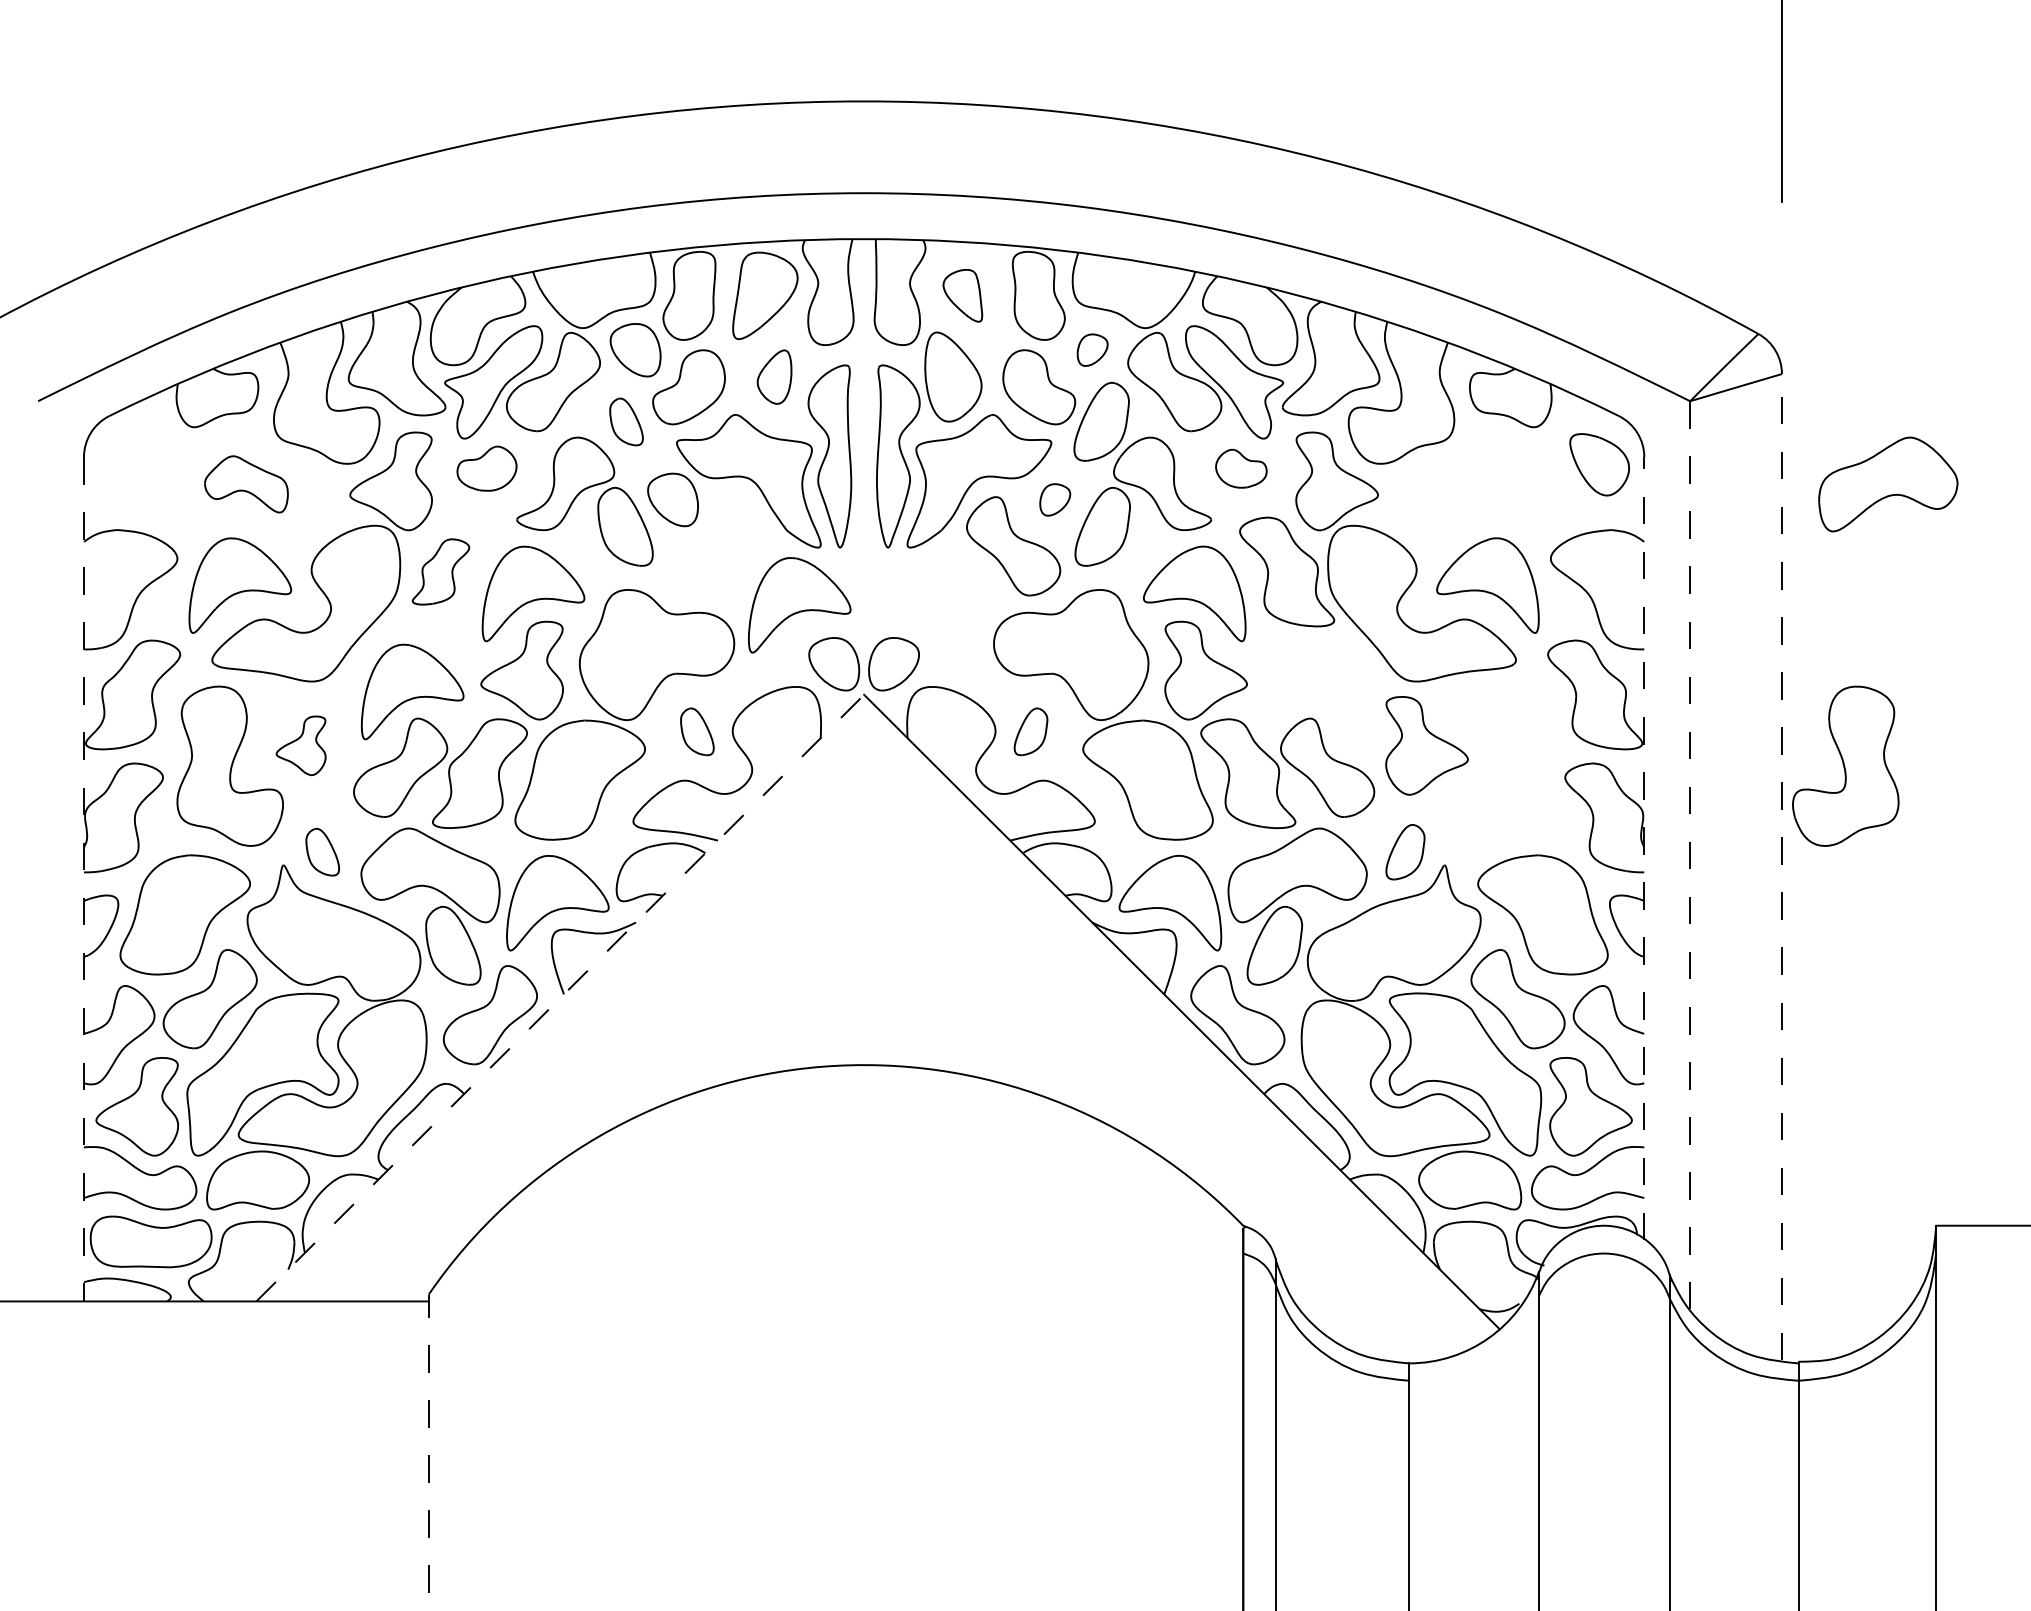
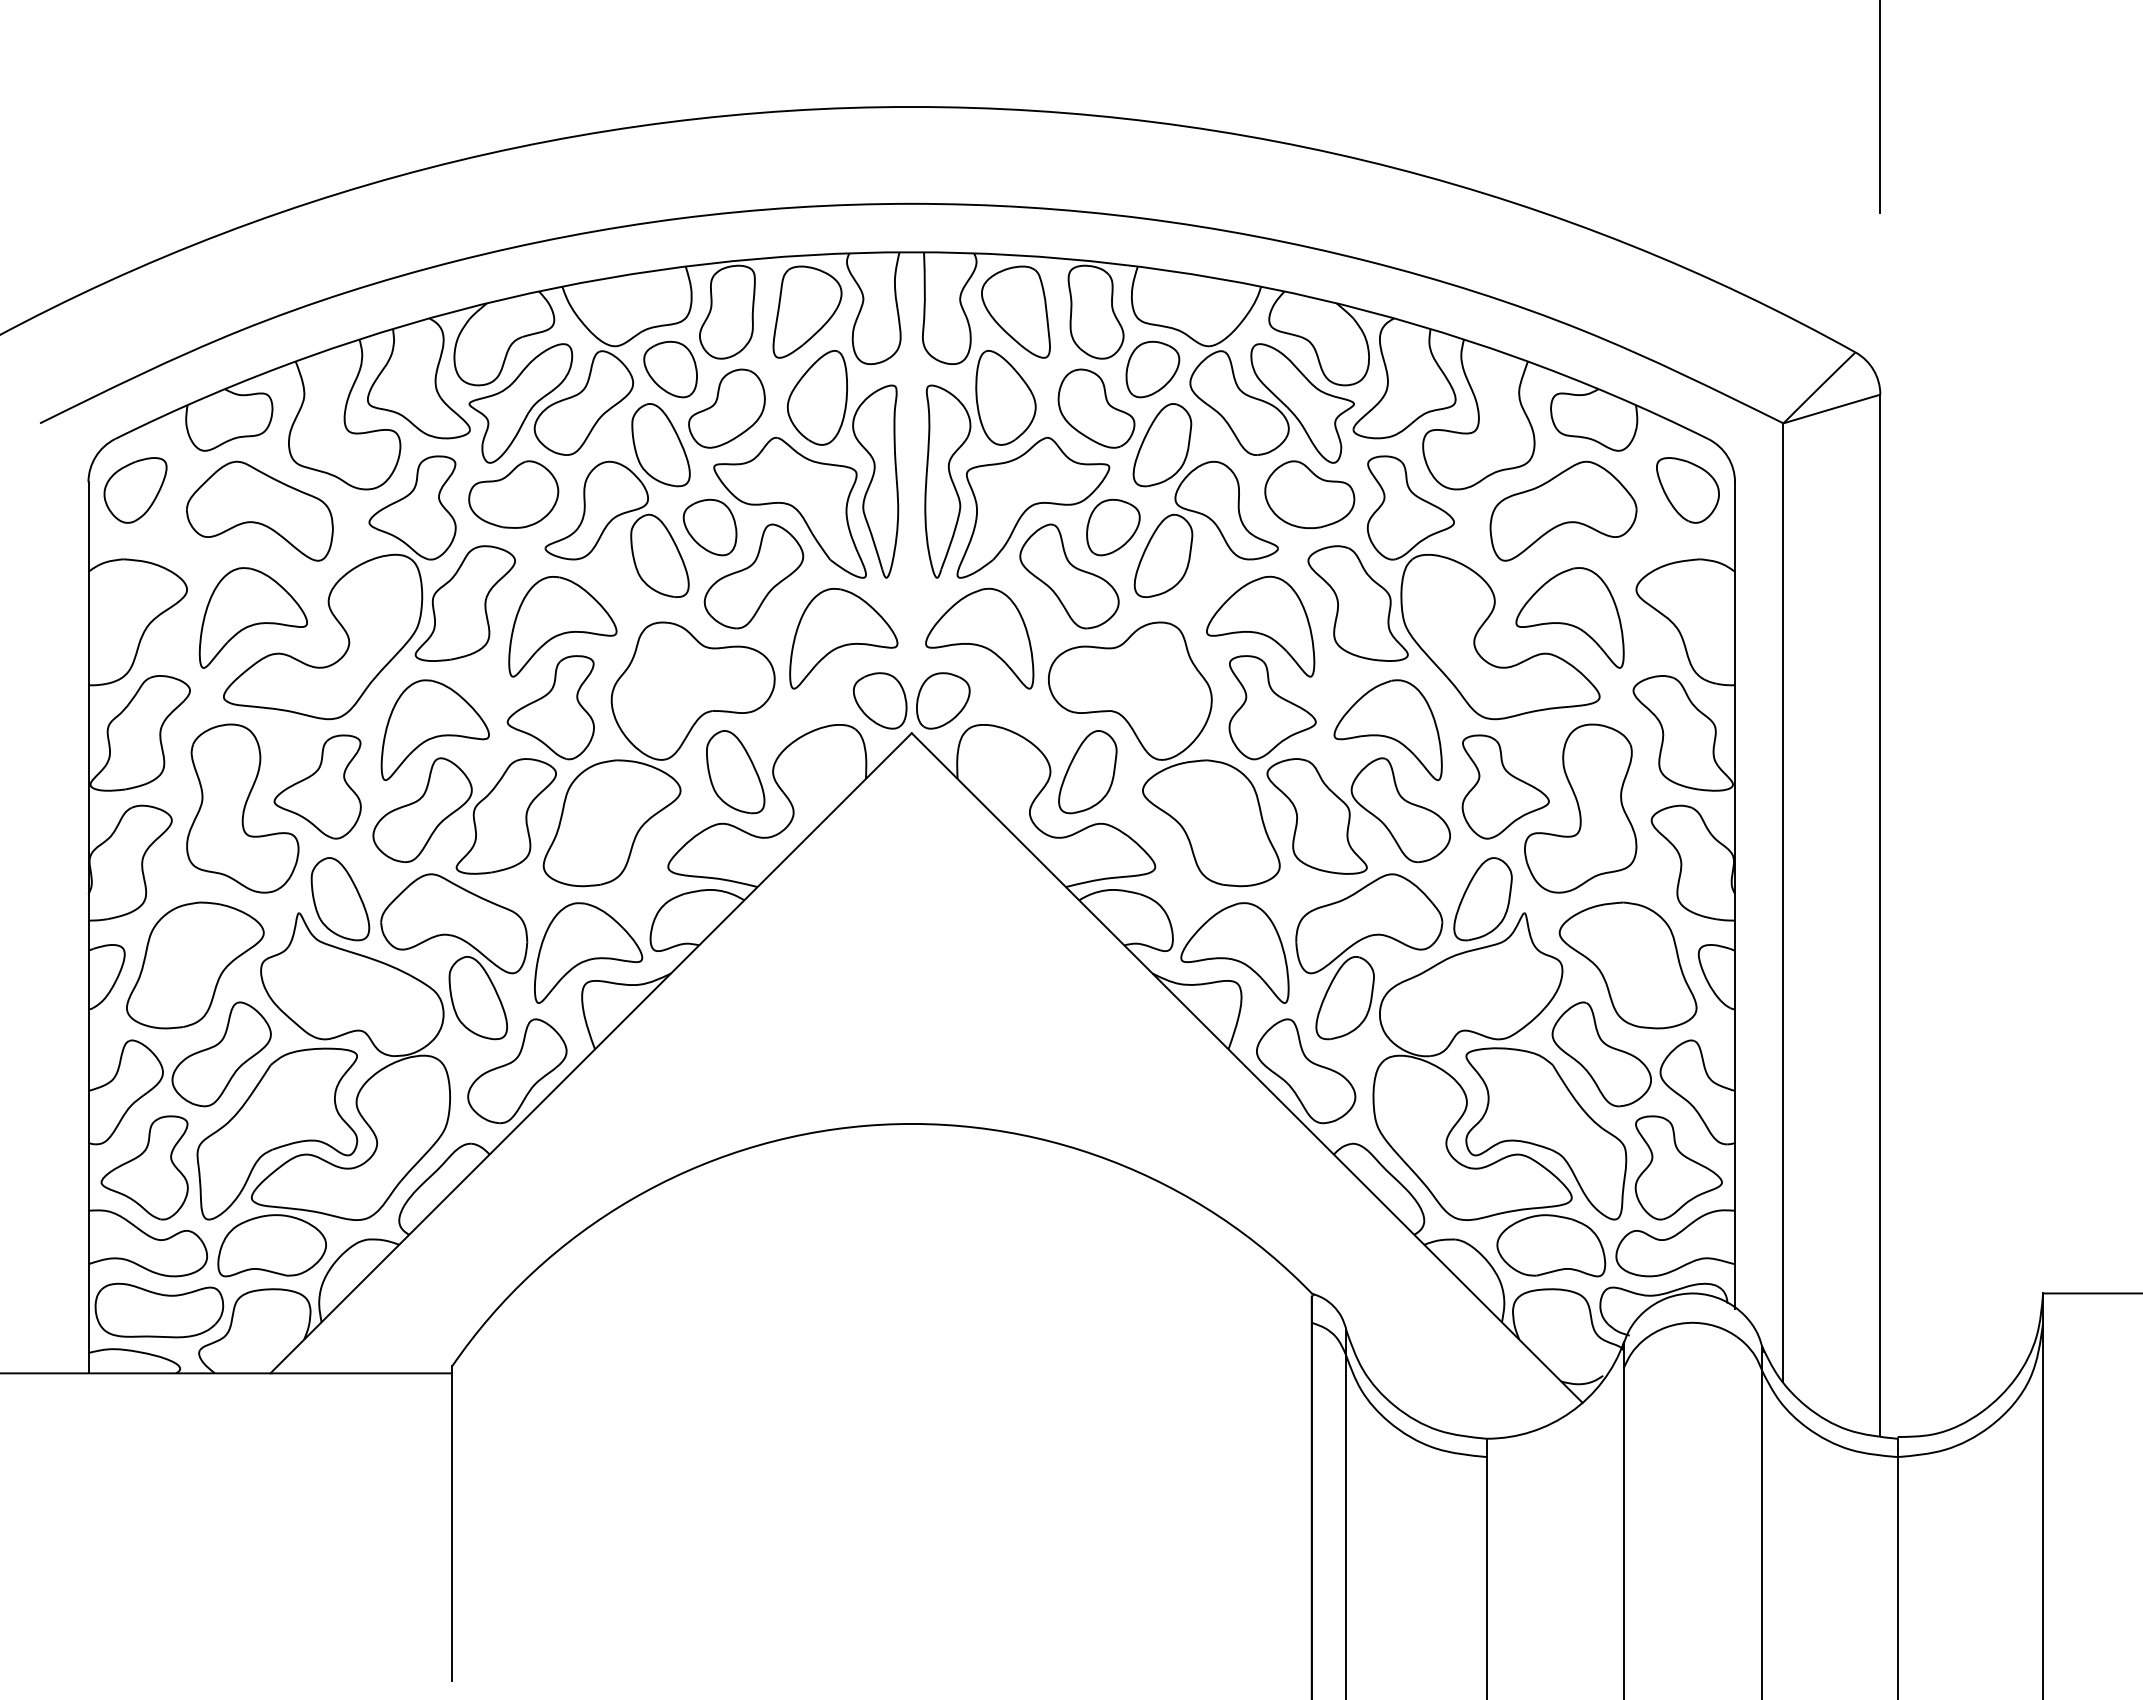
part: (962, 295) -> (1015, 311), size x1.67
part: (1092, 350) -> (1152, 369), size x1.67
part: (773, 376) -> (816, 397), size x1.67
part: (626, 422) -> (660, 445), size x1.67
part: (128, 464) -> (135, 490), added
part: (486, 468) -> (513, 494), size x1.43
part: (1241, 468) -> (1309, 494), size x1.67
part: (246, 483) -> (259, 510), size x1.67
part: (1888, 483) -> (1563, 510), moved
part: (1055, 499) -> (1113, 527), size x1.67
part: (714, 546) -> (753, 576), added
part: (440, 571) -> (464, 603), size x1.67
part: (928, 605) -> (979, 638), added
part: (1314, 691) -> (1387, 729), added
part: (697, 732) -> (735, 772), size x1.67
part: (1030, 732) -> (1087, 772), size x1.67
part: (301, 745) -> (317, 786), size x1.67
part: (1845, 766) -> (1580, 808), moved
line: (1644, 848) -> (1735, 895), dashed -> solid
part: (322, 852) -> (340, 899), size x1.67
part: (1404, 852) -> (1482, 899), size x1.43
line: (1690, 856) -> (1783, 903), dashed -> solid
line: (1782, 866) -> (1880, 914), dashed -> solid
line: (84, 878) -> (88, 927), dashed -> solid
line: (560, 997) -> (591, 1052), dashed -> solid
line: (428, 1442) -> (452, 1522), dashed -> solid

